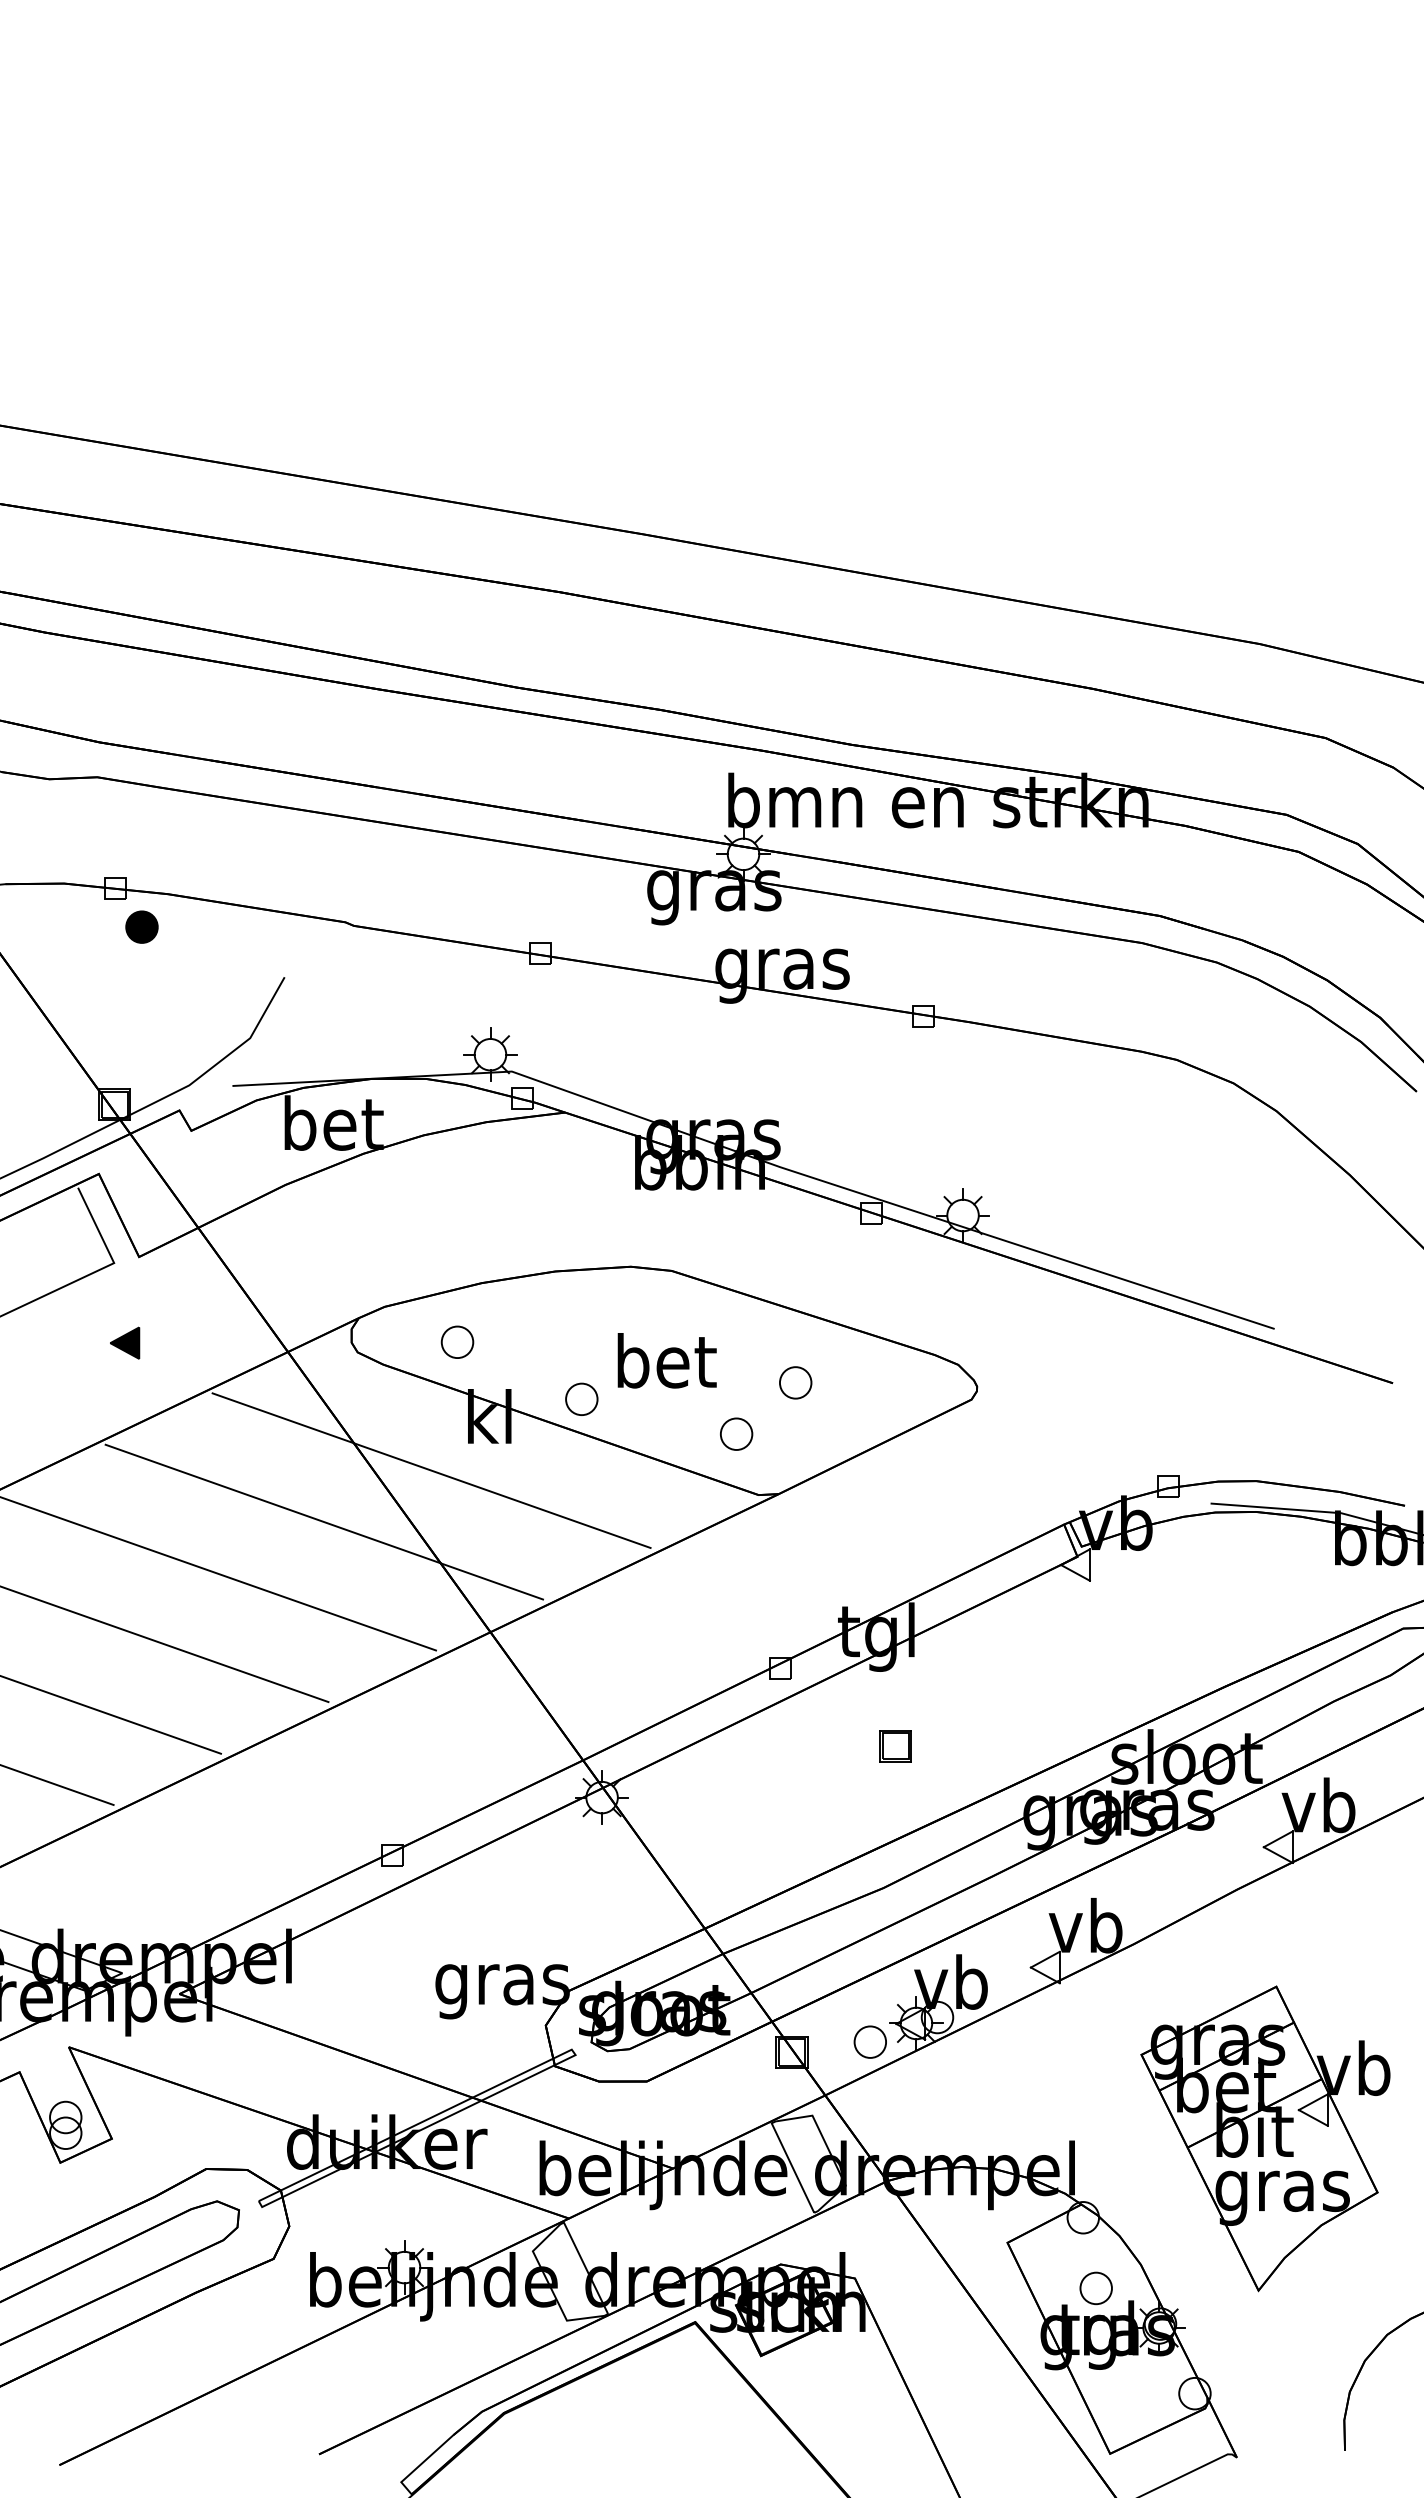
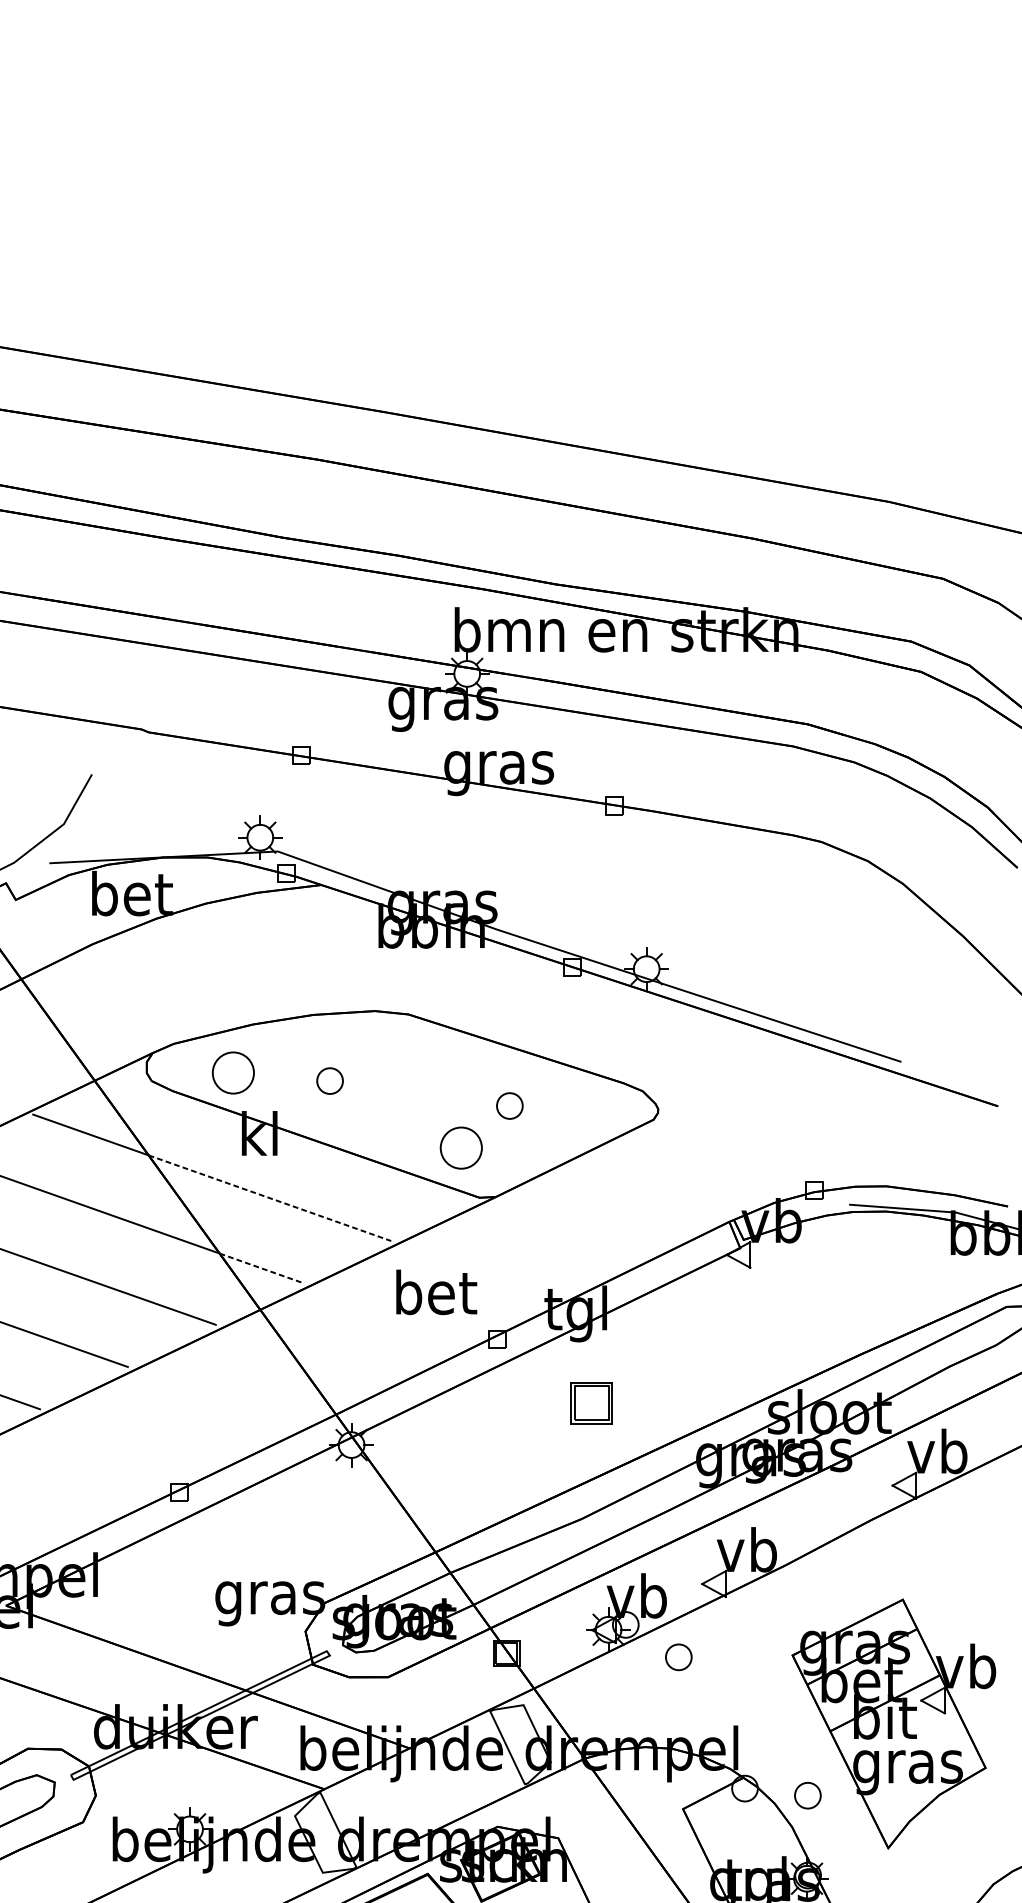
part: (457, 1341) -> (233, 1072), size x1.6
text: (666, 1360) -> (436, 1292), moved
part: (581, 1398) -> (329, 1080), moved
part: (736, 1433) -> (461, 1147), size x1.6
line: (502, 1495) -> (270, 1198), solid -> dashed
line: (492, 1581) -> (261, 1268), solid -> dashed
part: (895, 1746) -> (591, 1403), size x1.6
part: (869, 2041) -> (678, 1656), moved
part: (1095, 2288) -> (807, 1795), moved

